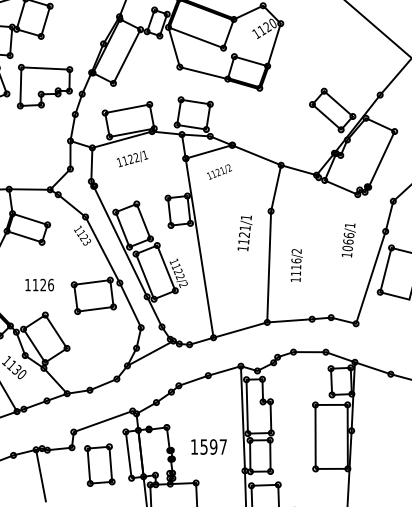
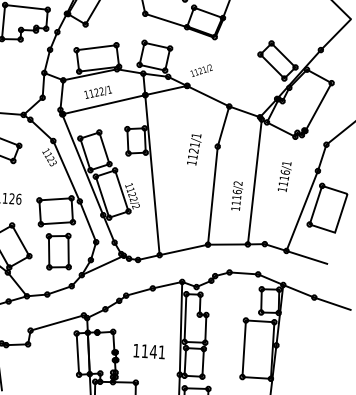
text: (219, 171) -> (201, 70), moved
line: (139, 172) -> (103, 104), added
text: (244, 233) -> (193, 149), moved
text: (347, 245) -> (283, 181), 1066/1 -> 1116/1
line: (315, 248) -> (254, 182), added
line: (379, 329) -> (306, 257), added
text: (213, 446) -> (153, 351), 1597 -> 1141
part: (99, 464) -> (58, 251), moved

